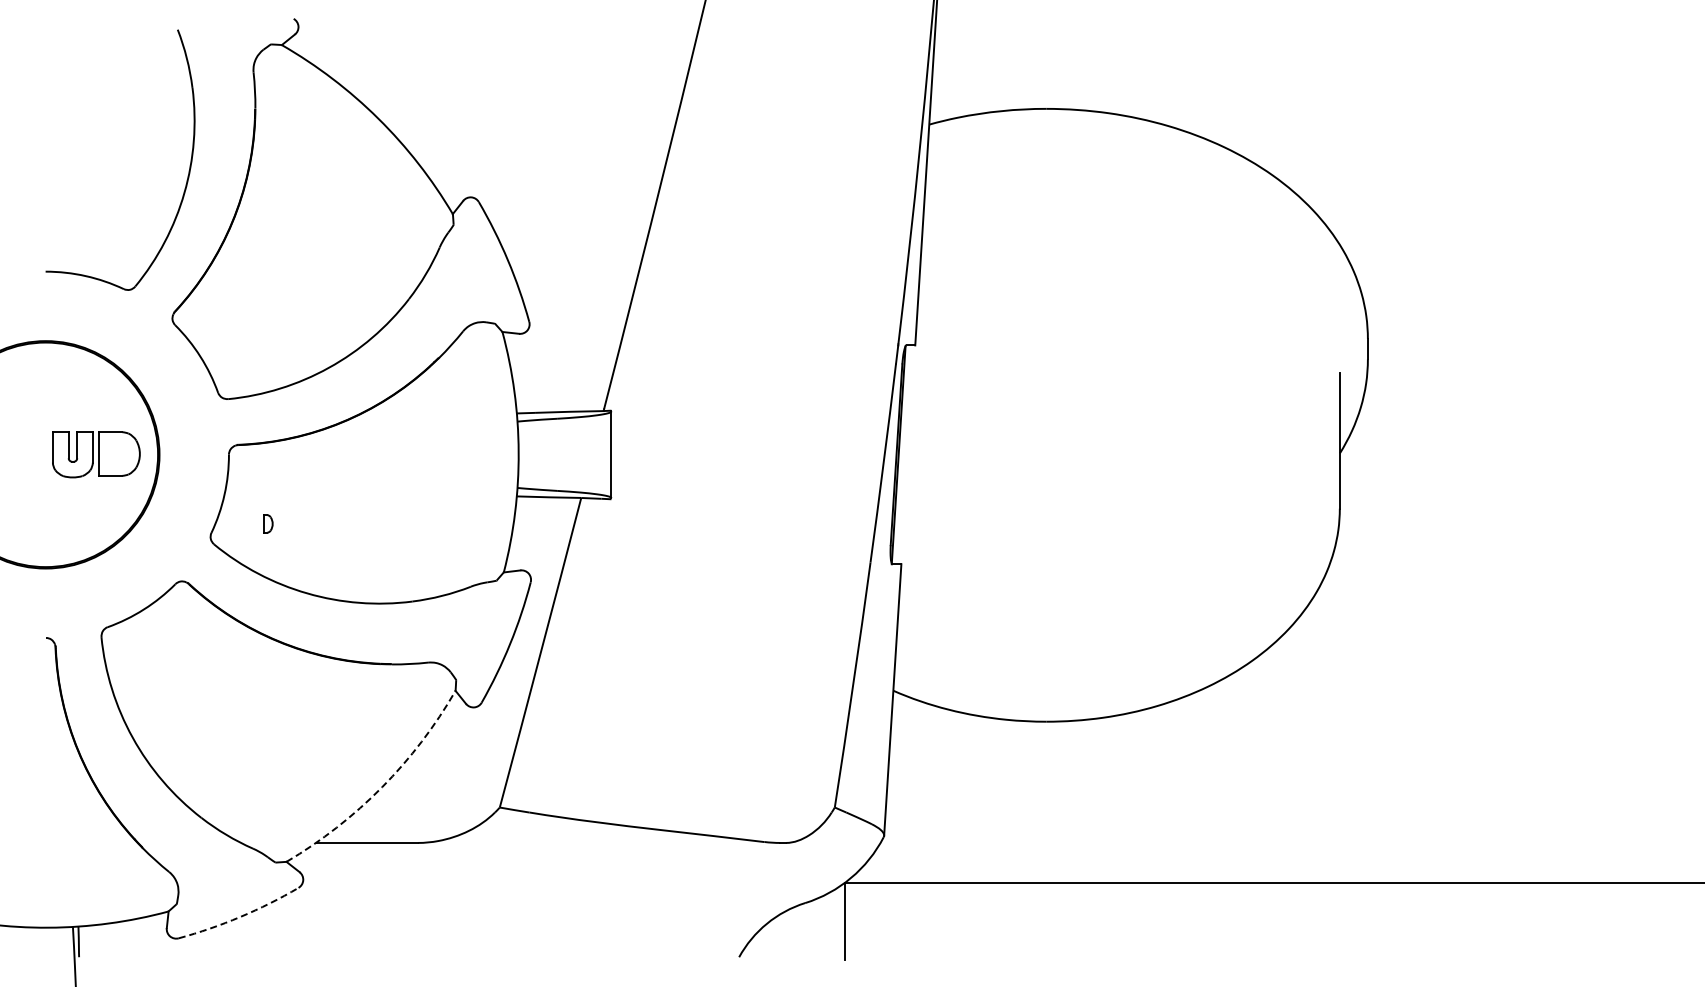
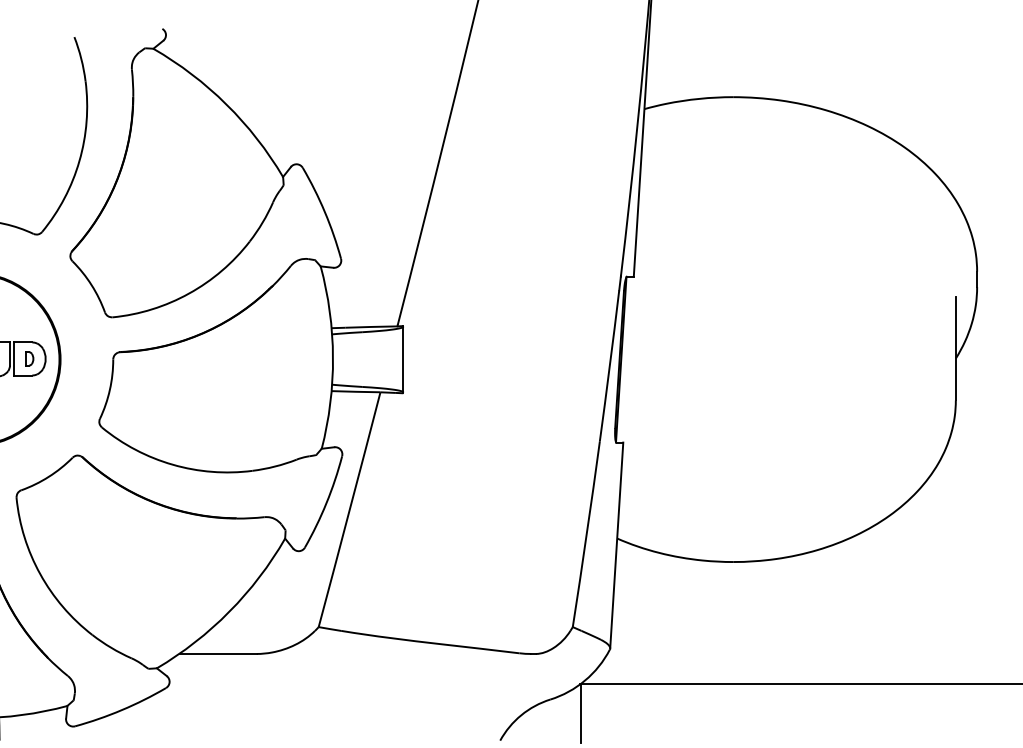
part: (268, 523) -> (30, 358), moved
arc: (382, 787) -> (229, 611), dashed -> solid
arc: (240, 917) -> (122, 710), dashed -> solid

